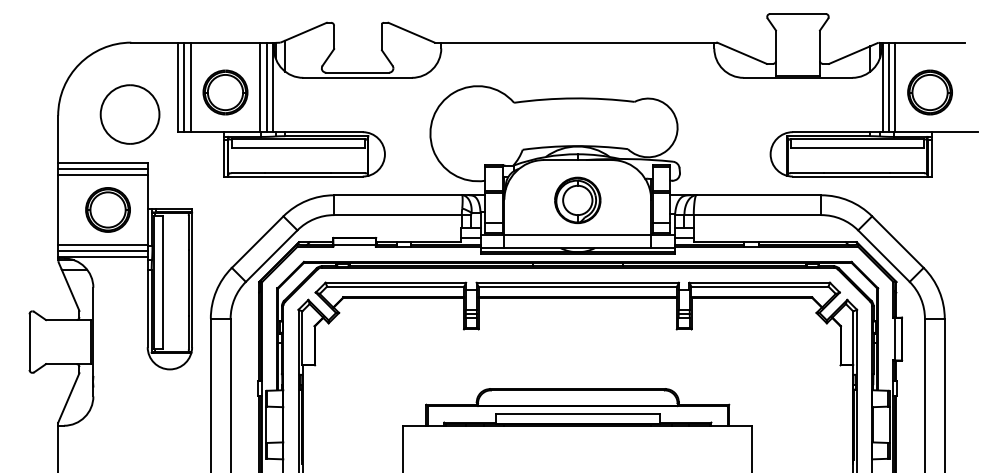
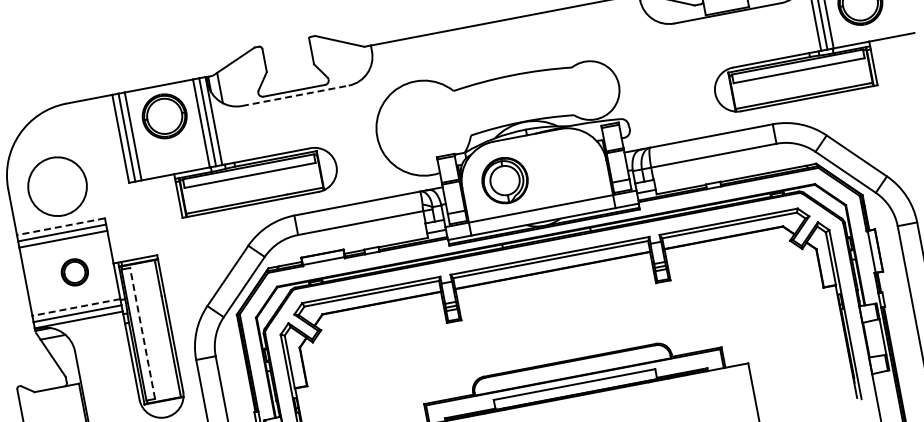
line: (358, 77) -> (296, 95), solid -> dashed
part: (225, 92) -> (164, 116), moved
part: (129, 114) -> (56, 186), moved
line: (102, 162) -> (60, 226), solid -> dashed
part: (577, 200) -> (504, 180), moved
part: (107, 209) -> (74, 272), size x0.6
line: (102, 244) -> (75, 307), solid -> dashed
line: (163, 282) -> (142, 333), solid -> dashed

